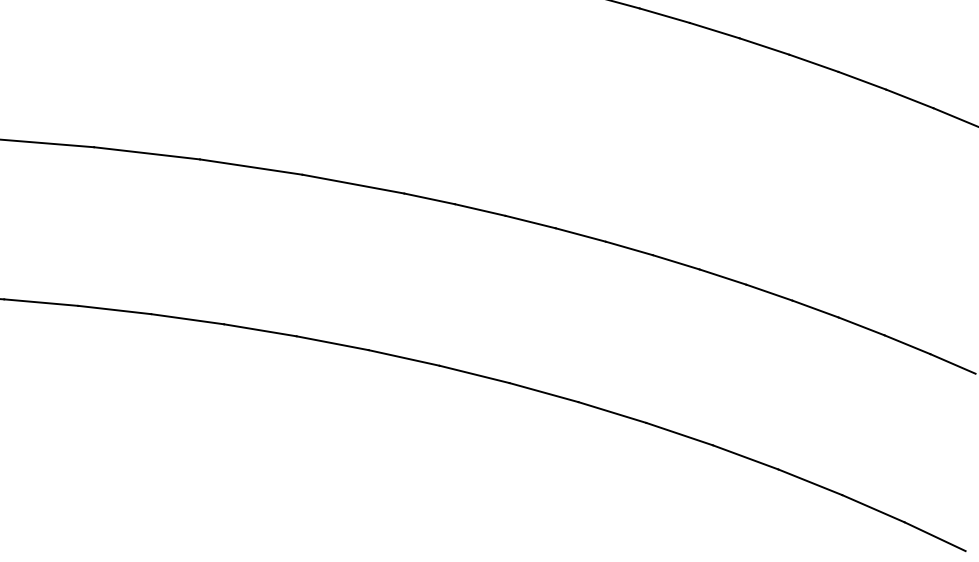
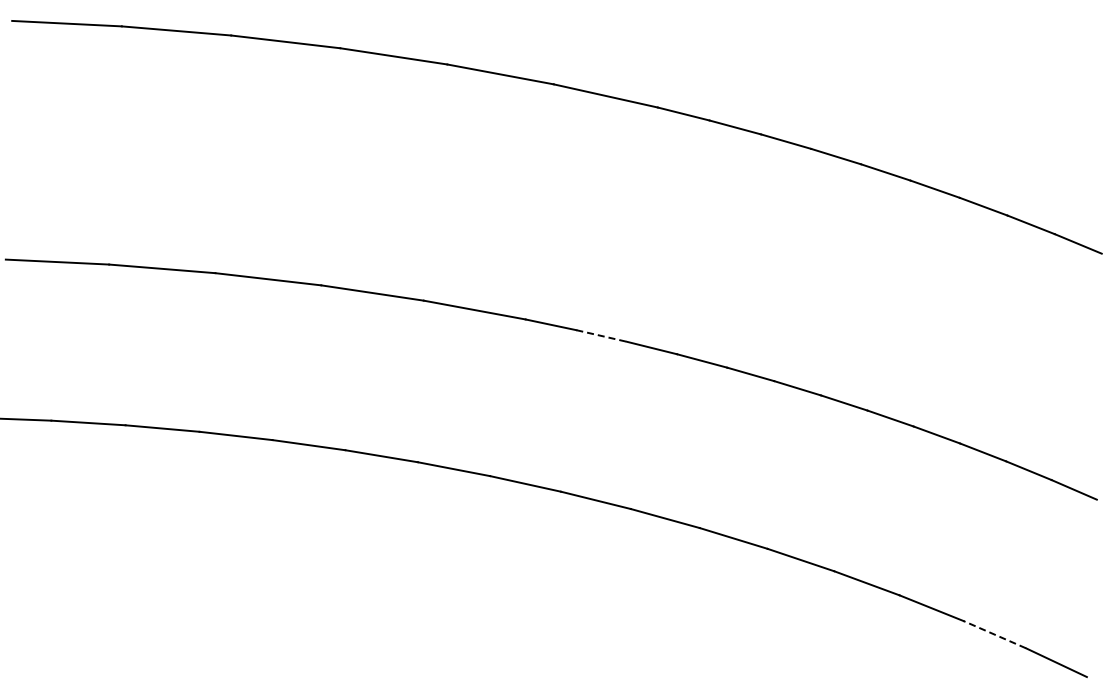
line: (480, 209) -> (601, 335), solid -> dashed
line: (873, 508) -> (994, 634), solid -> dashed

